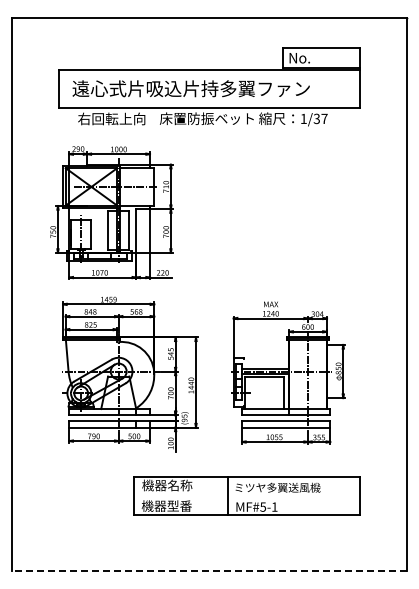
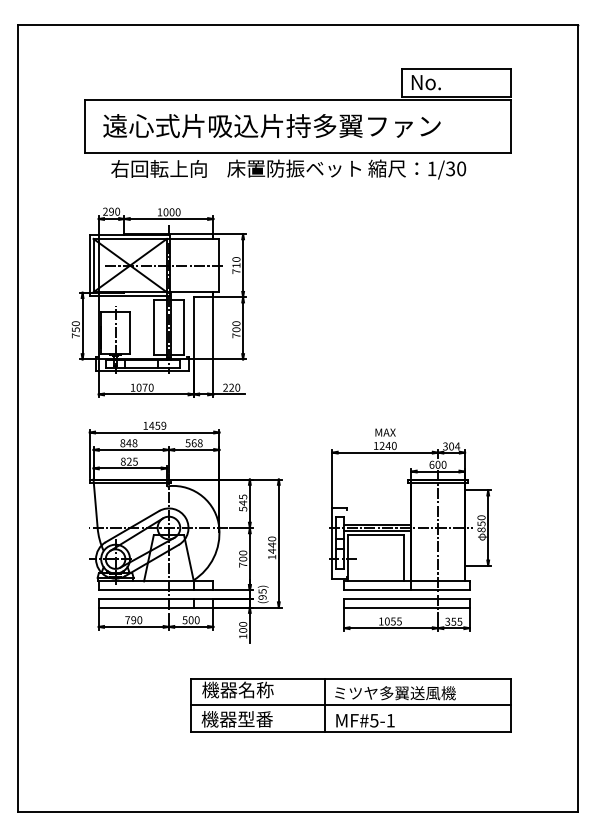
text: (324, 118) -> (461, 168), 1/37 -> 1/30
line: (246, 496) -> (350, 705), added
line: (209, 571) -> (298, 812), dashed -> solid

